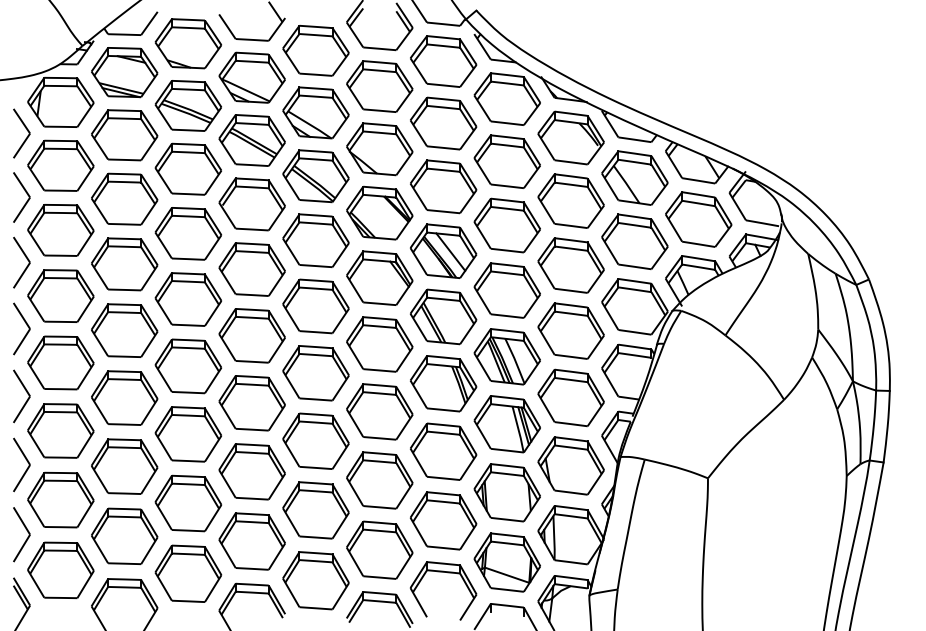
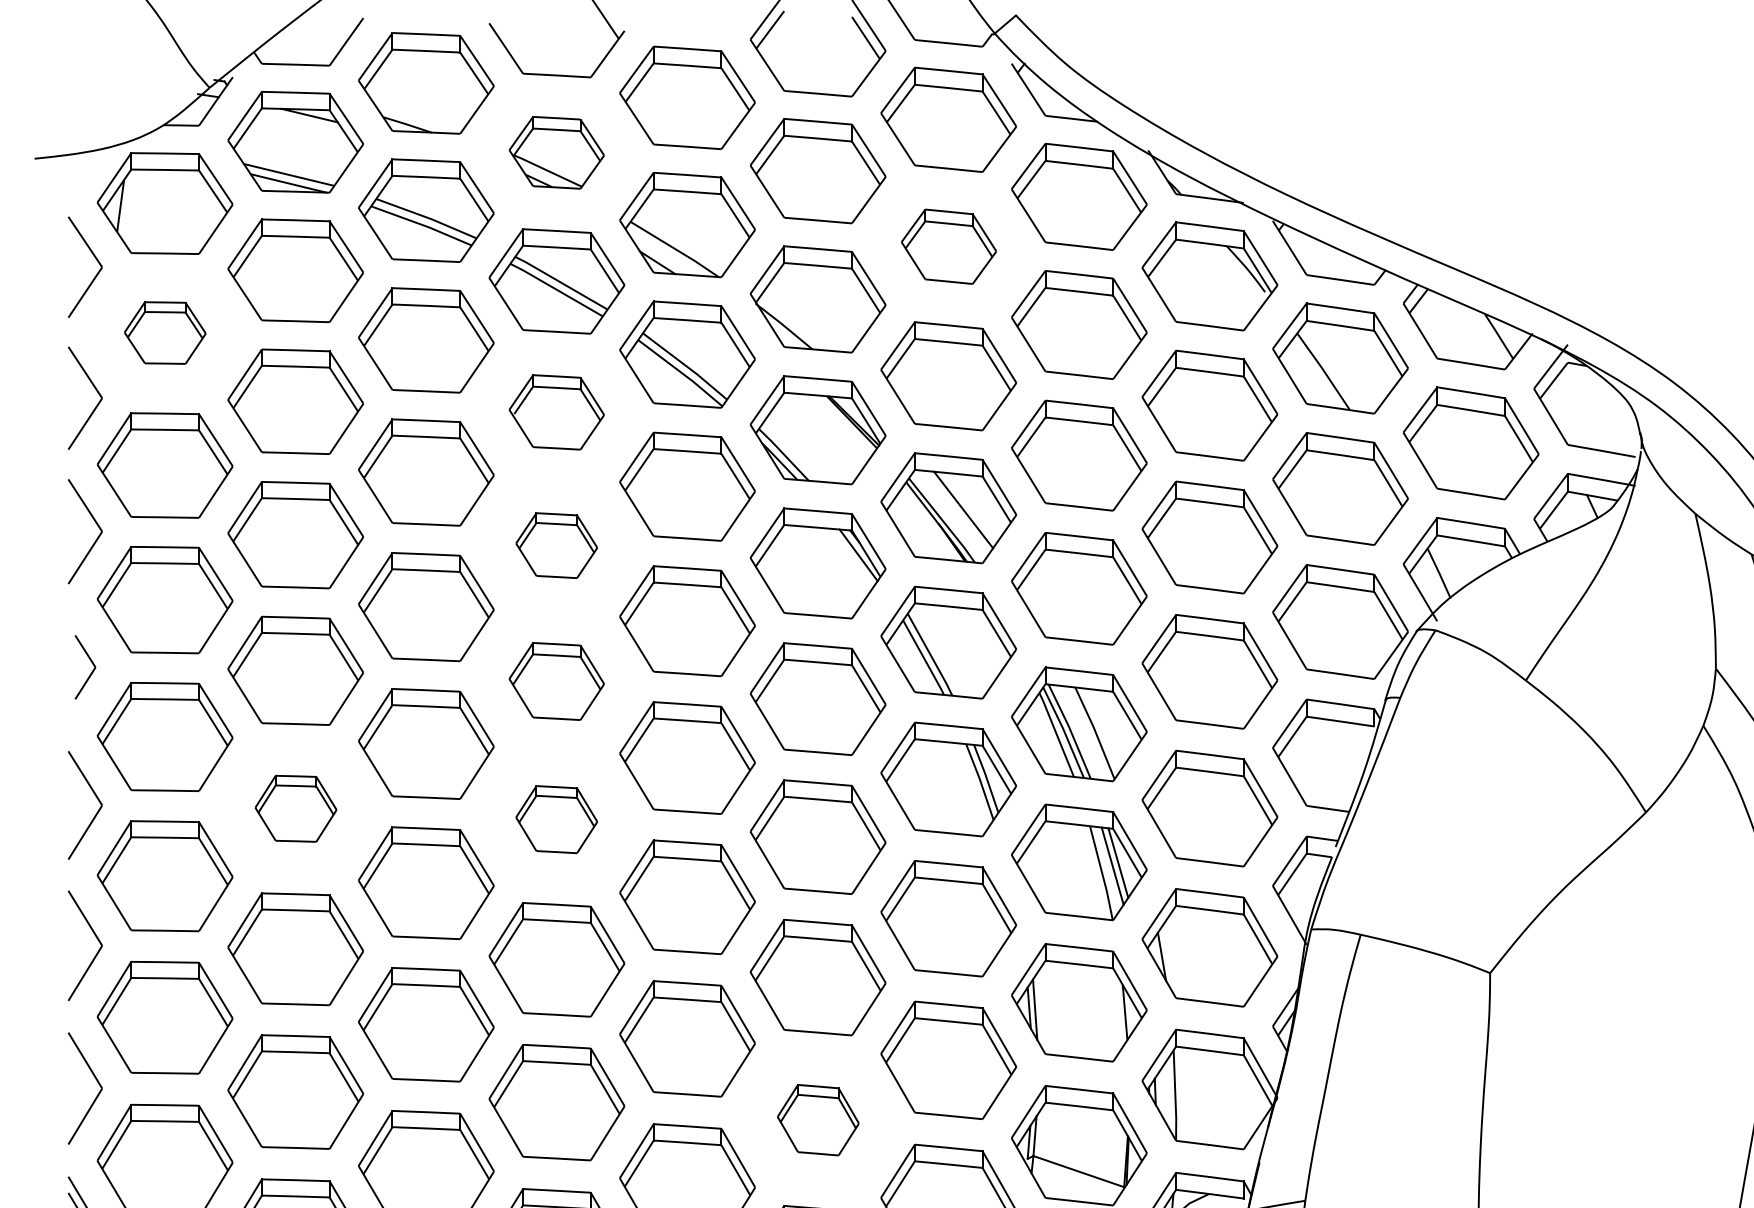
part: (251, 77) -> (555, 152), size x0.7
part: (443, 123) -> (948, 246), size x0.7
part: (60, 165) -> (164, 332), size x0.6
part: (251, 204) -> (555, 412), size x0.7
part: (251, 269) -> (555, 545), size x0.6
part: (21, 328) -> (84, 666), size x0.6
part: (251, 335) -> (555, 680), size x0.7
part: (124, 397) -> (295, 807), size x0.6
part: (251, 403) -> (555, 819), size x0.6
part: (379, 549) -> (817, 1118), size x0.6

